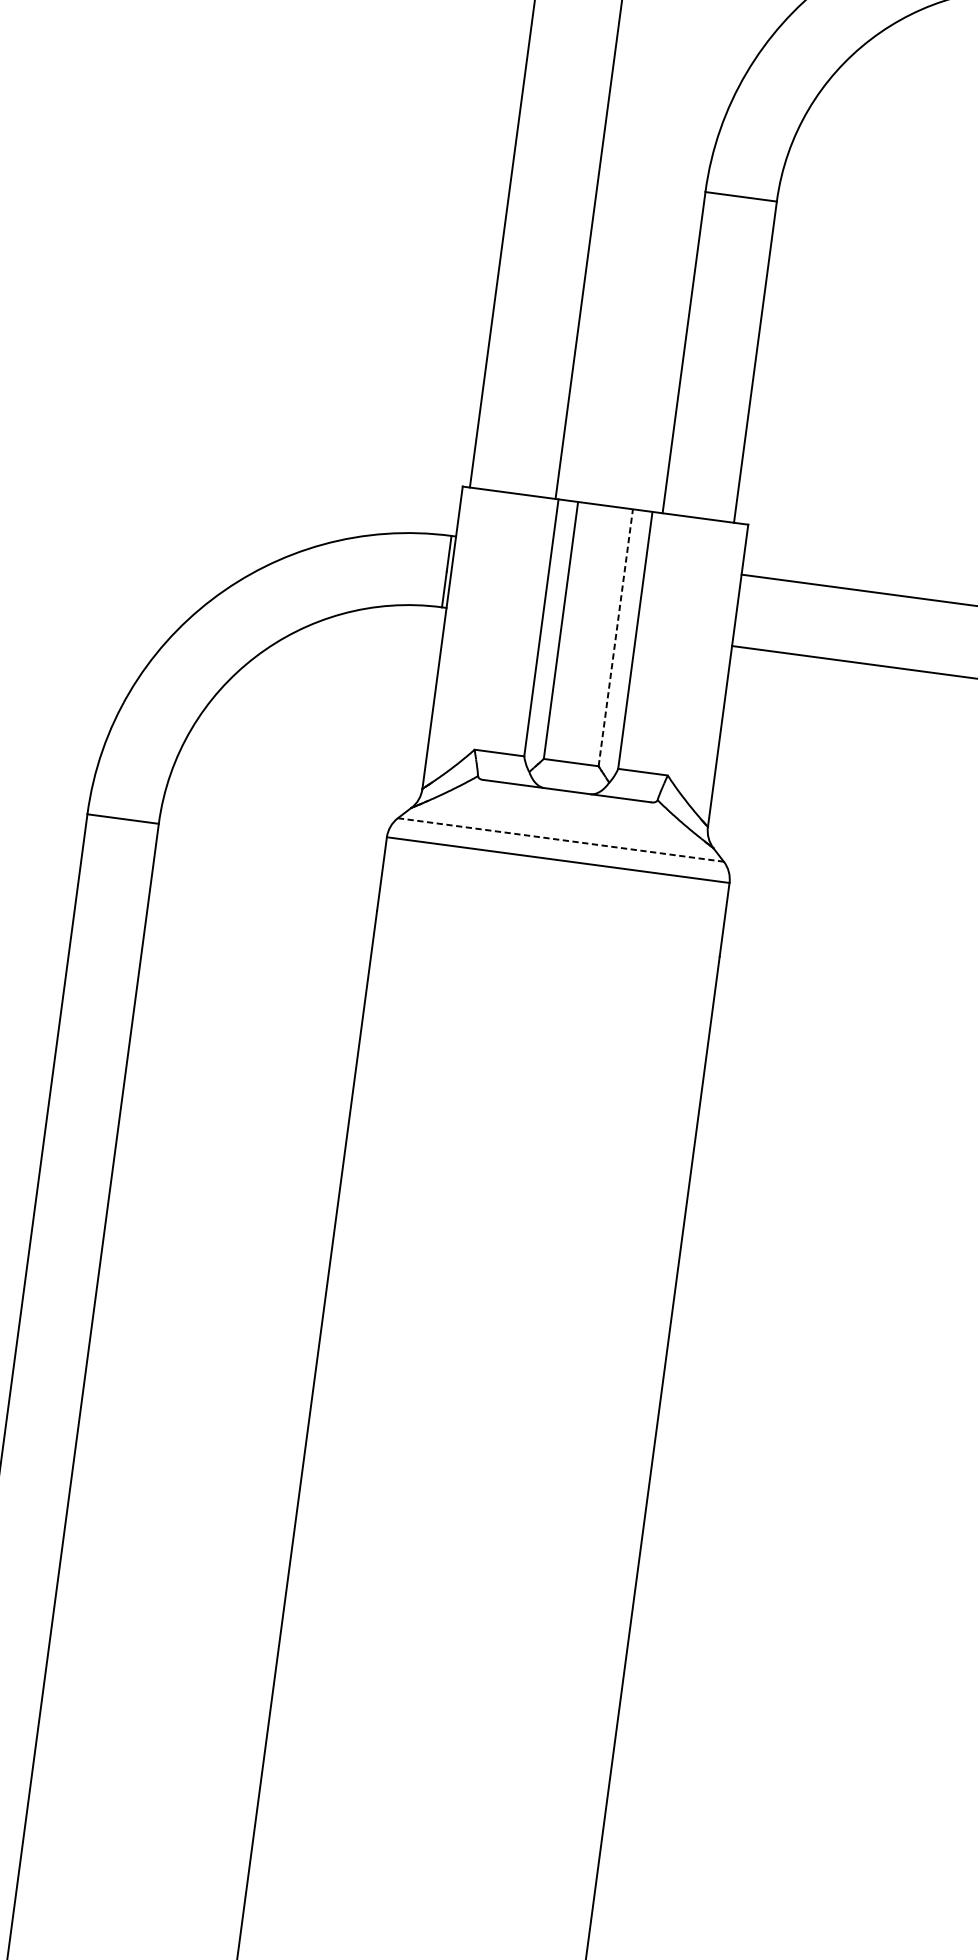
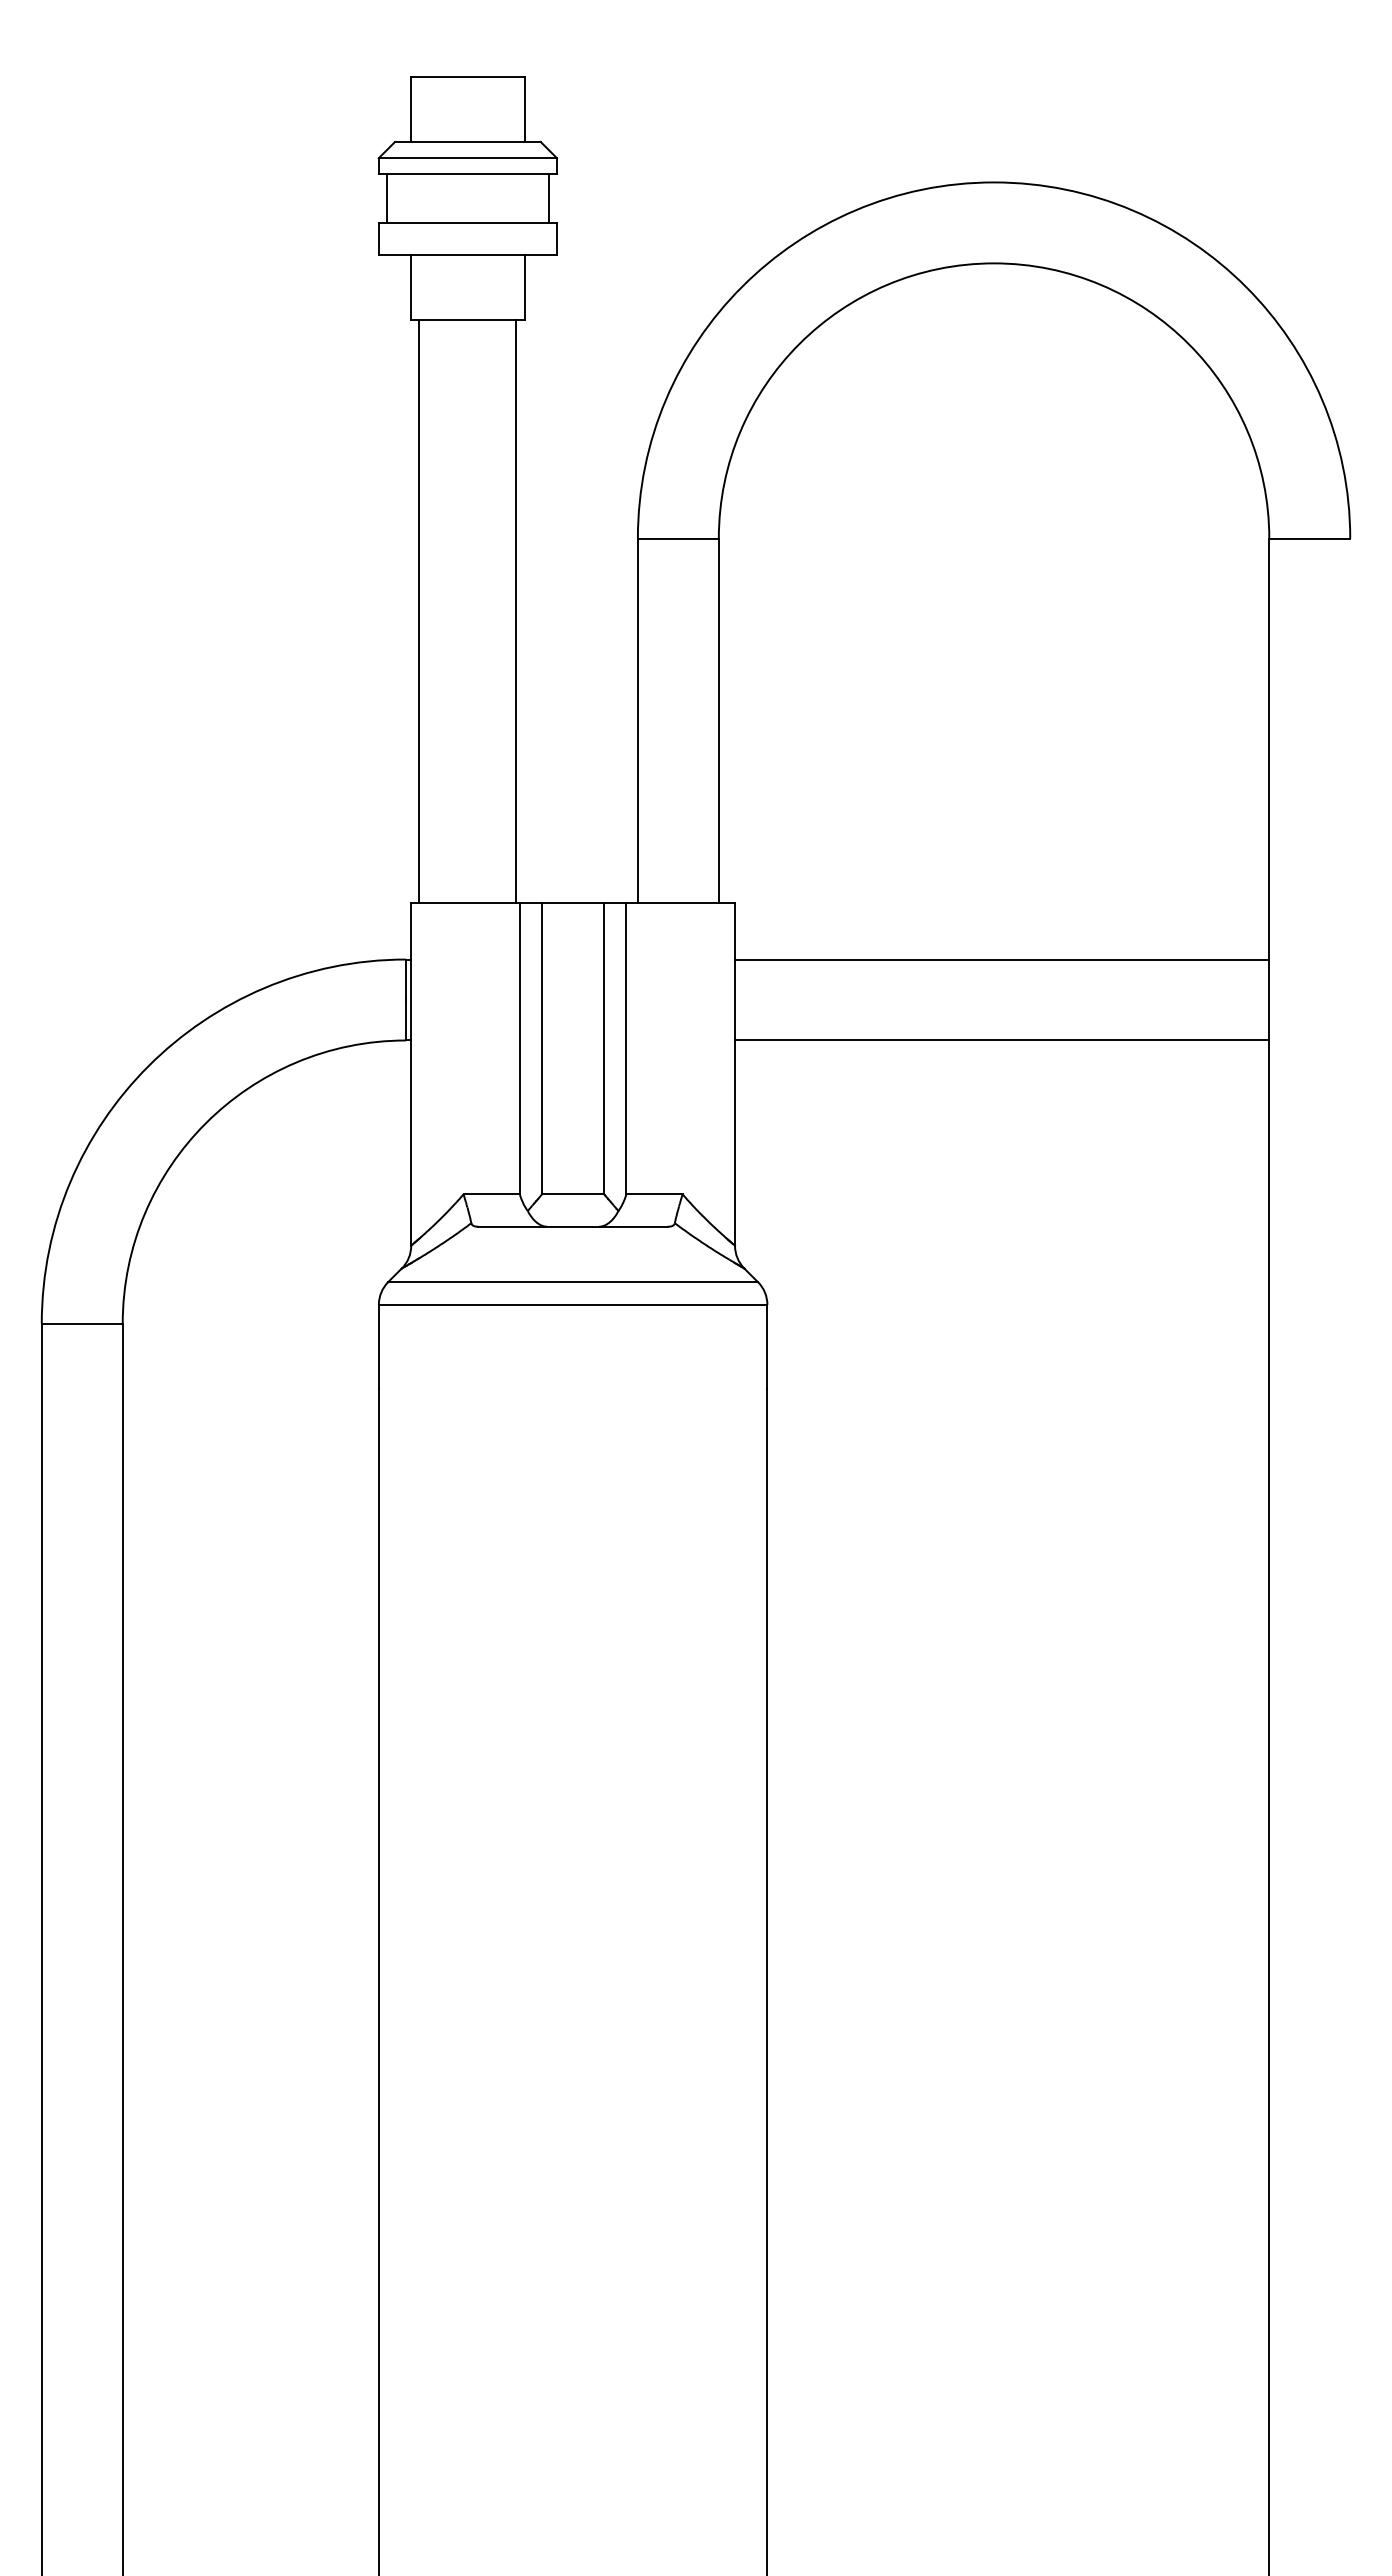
line: (616, 637) -> (604, 1048), dashed -> solid
line: (561, 840) -> (573, 1282), dashed -> solid

